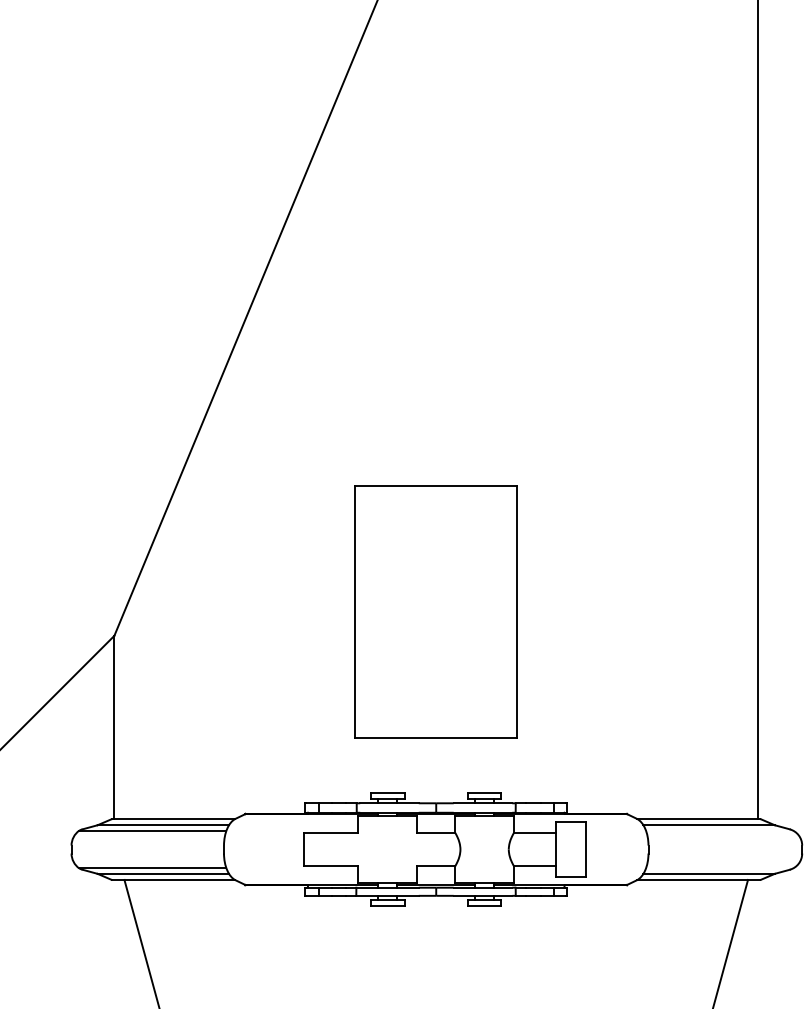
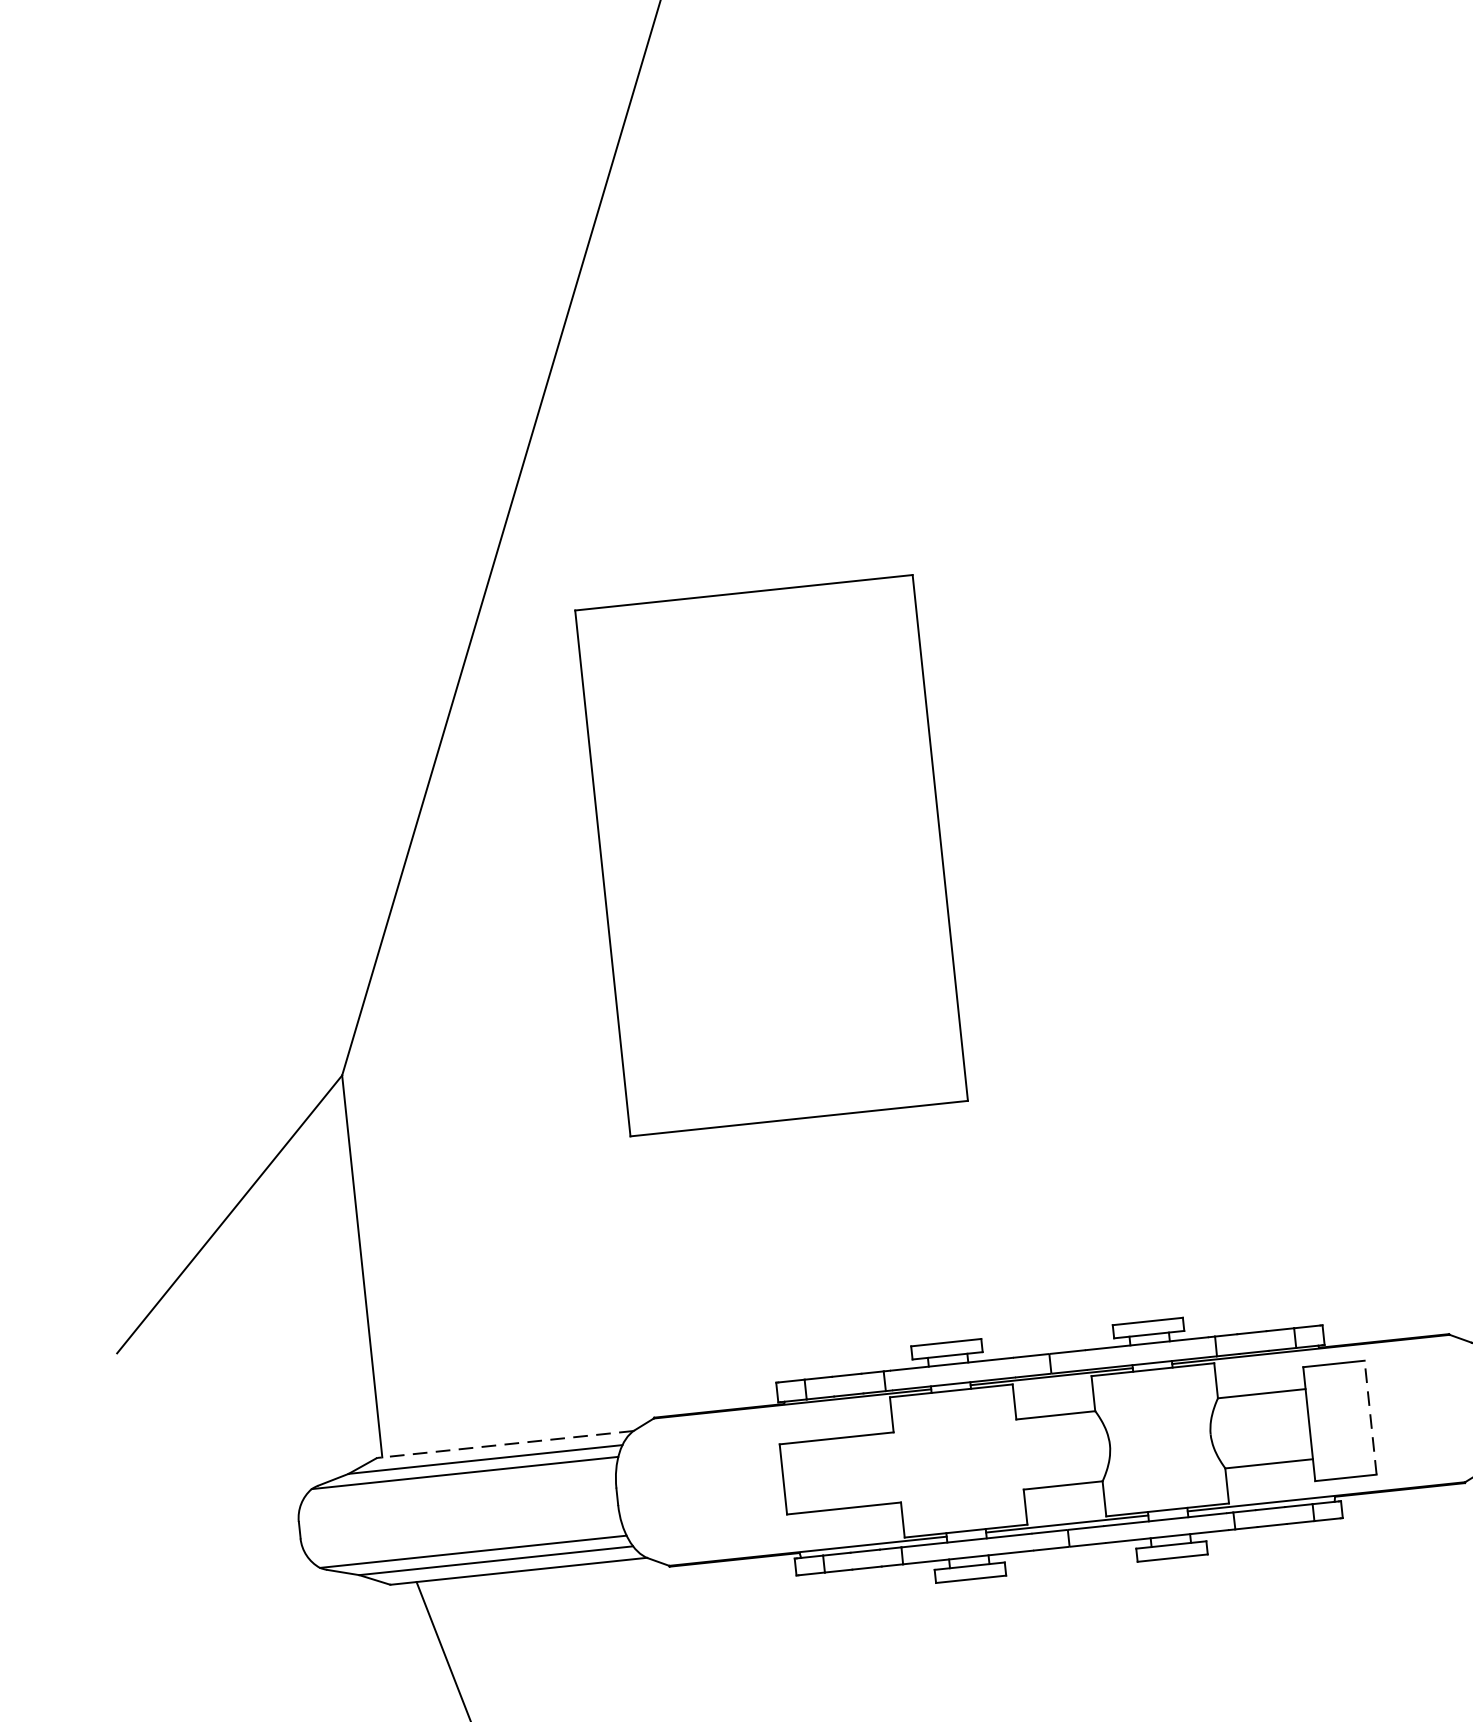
part: (435, 611) -> (769, 855), moved
line: (173, 819) -> (505, 1445), solid -> dashed
line: (585, 849) -> (1370, 1417), solid -> dashed

